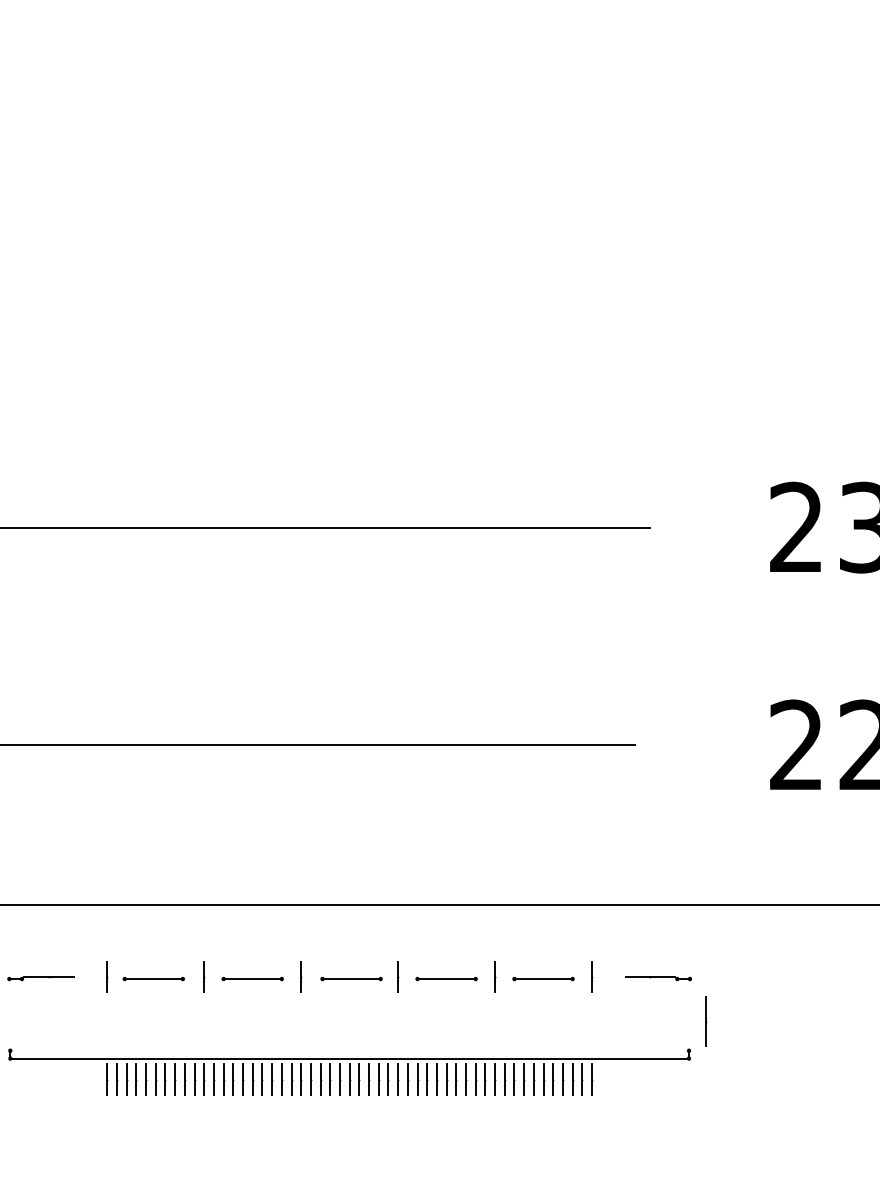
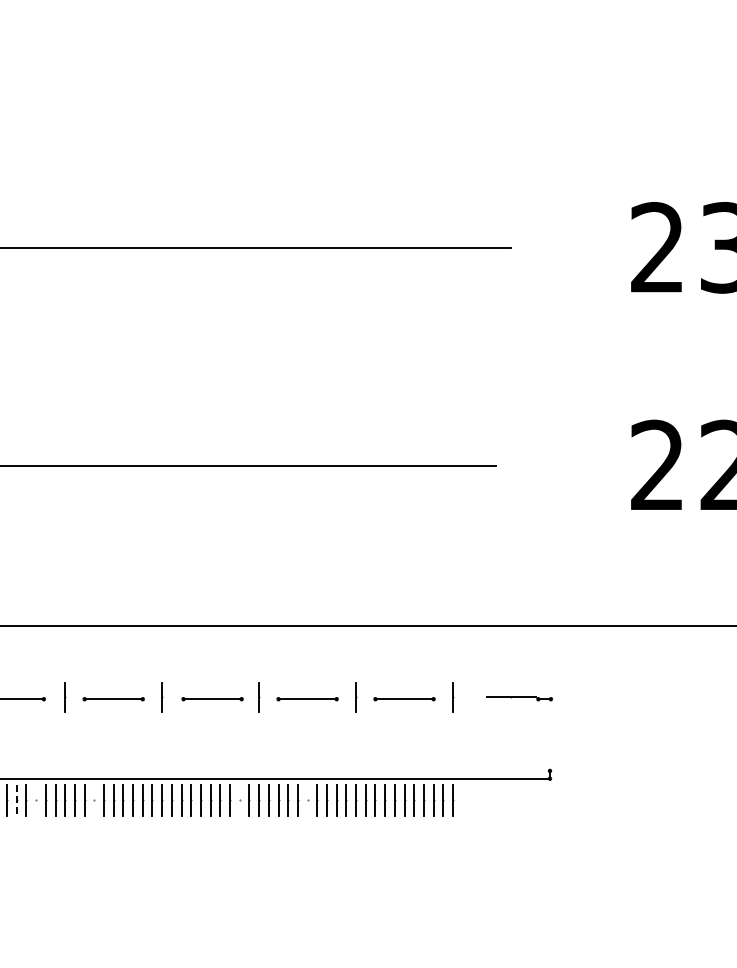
line: (706, 1021) -> (567, 741), removed
line: (155, 1079) -> (16, 799), solid -> dashed
line: (175, 1079) -> (36, 799), removed
line: (233, 1079) -> (94, 799), removed
line: (378, 1079) -> (239, 799), removed
line: (446, 1079) -> (307, 799), removed

